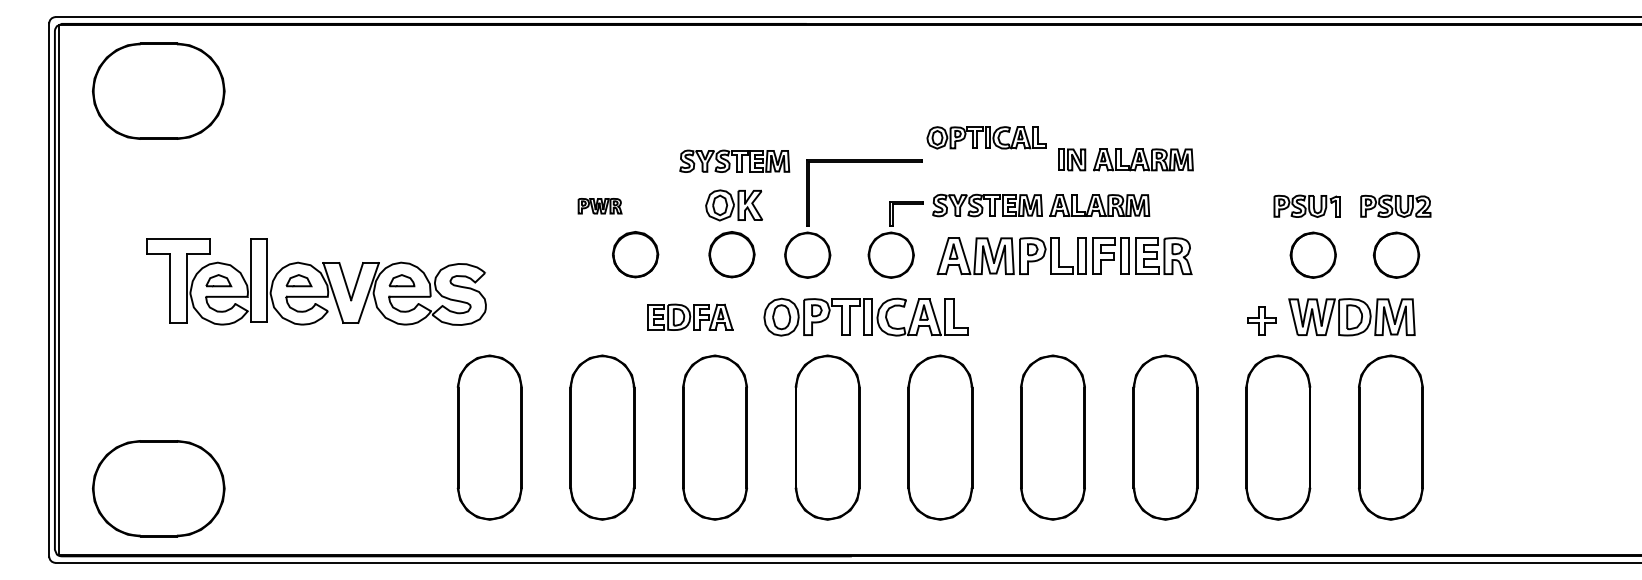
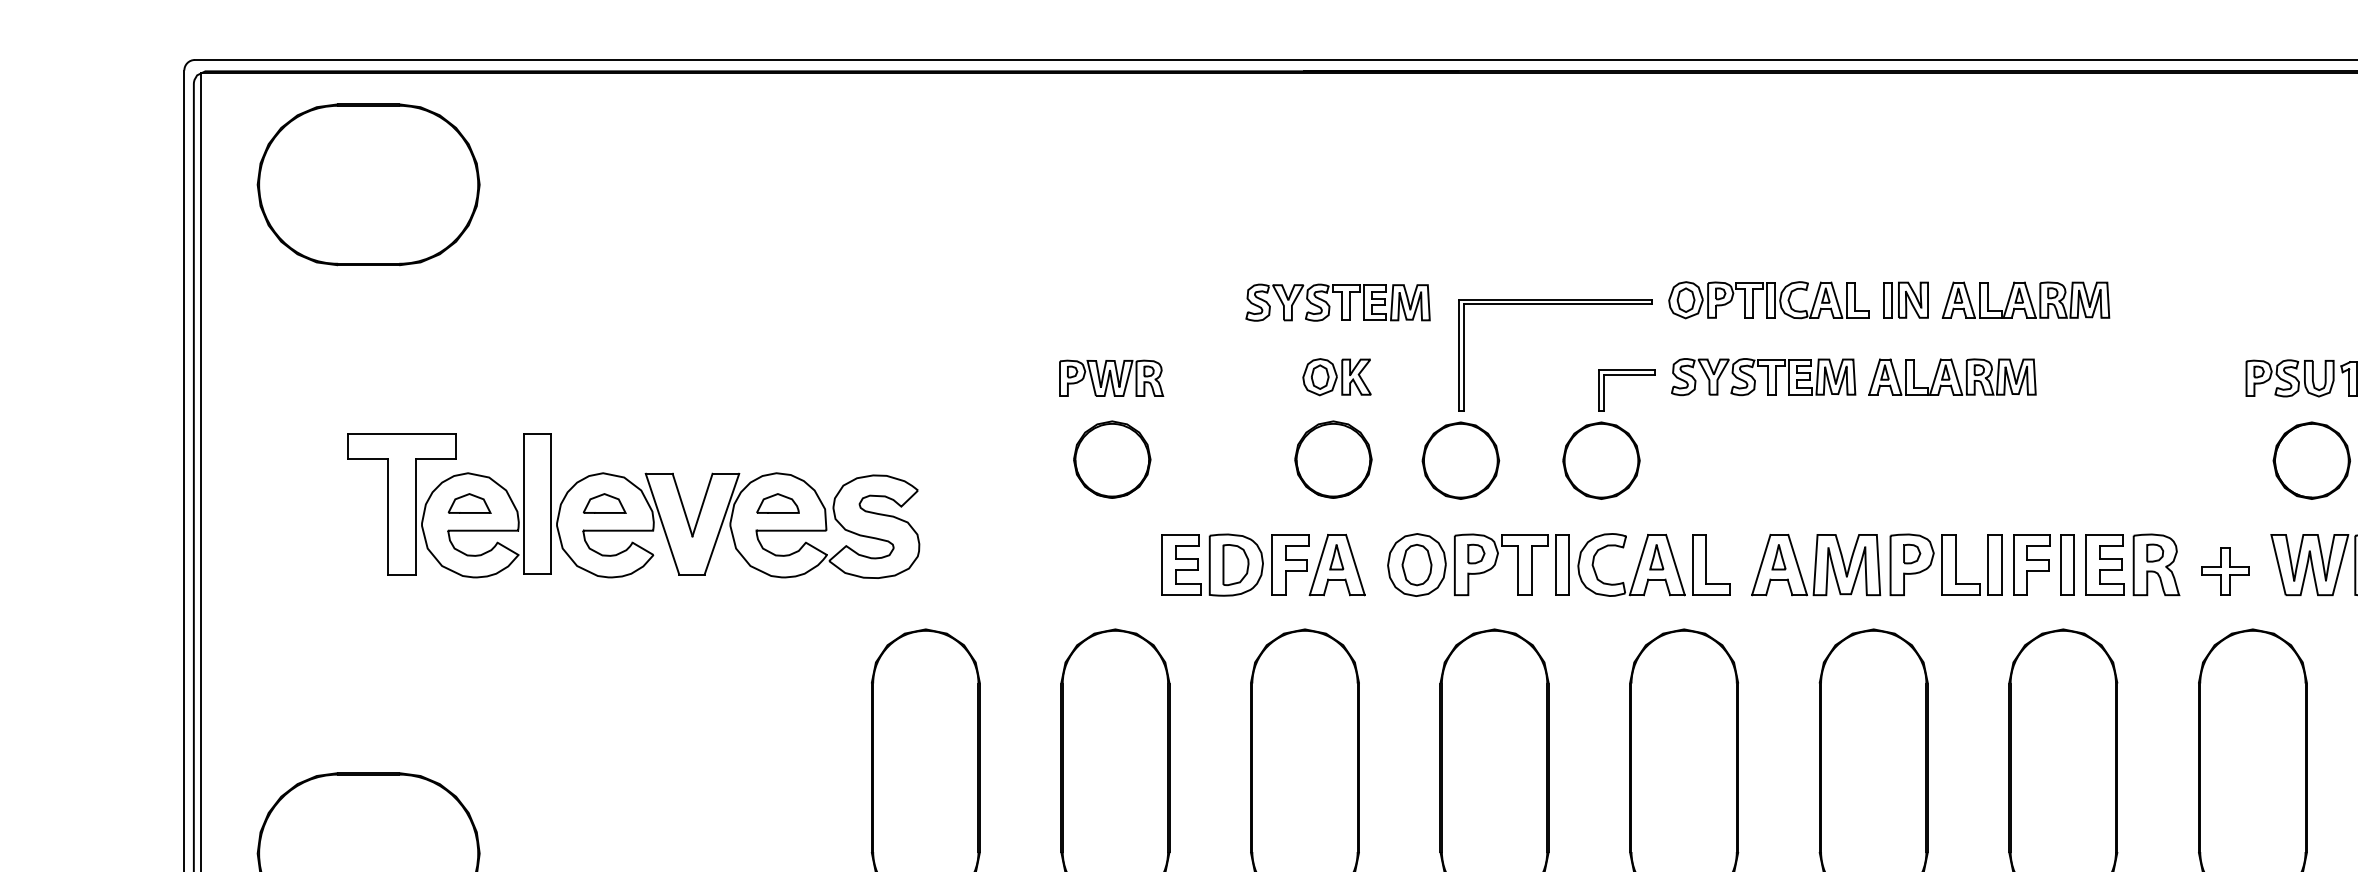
part: (986, 137) -> (1768, 299), moved
part: (599, 205) -> (1110, 376), size x1.43
part: (733, 205) -> (1335, 376), size x0.71
part: (635, 254) -> (1112, 459), moved
part: (1064, 256) -> (1965, 565), moved
part: (690, 317) -> (1263, 565), size x1.43

